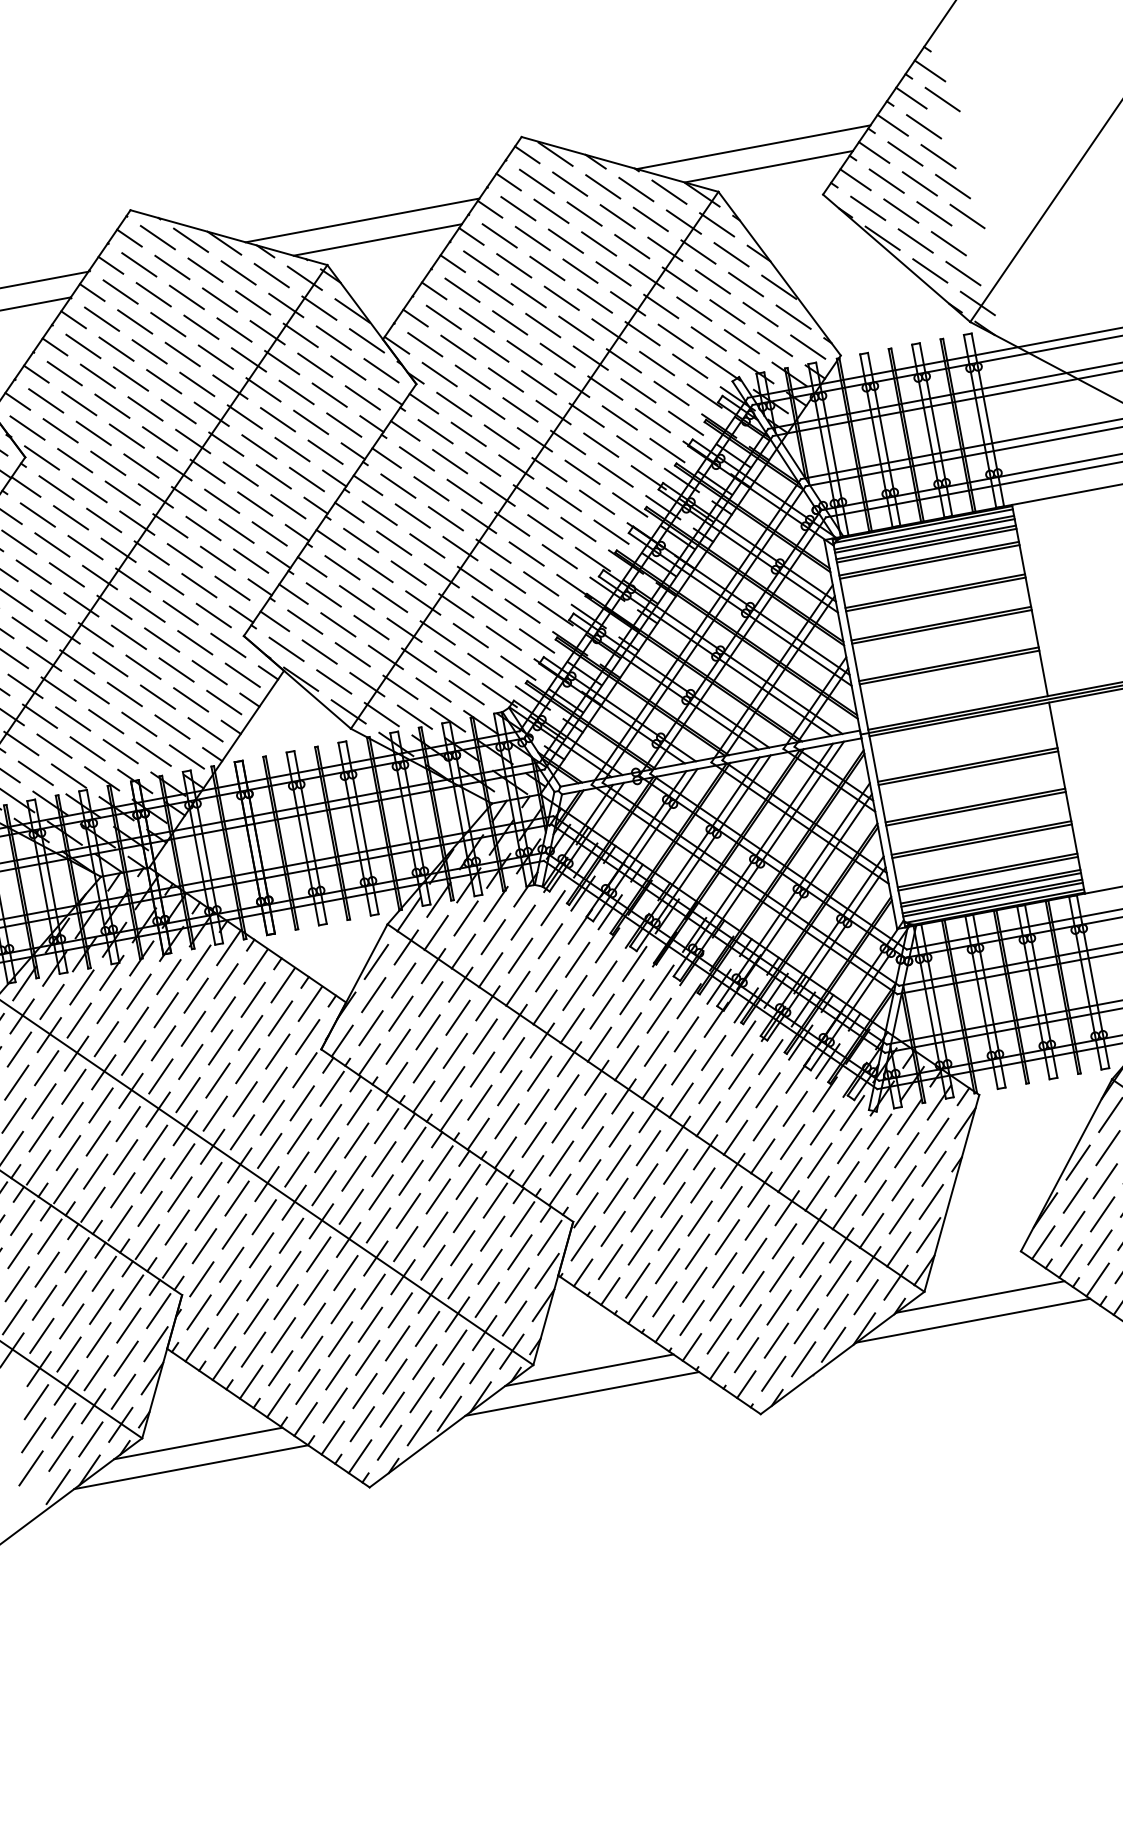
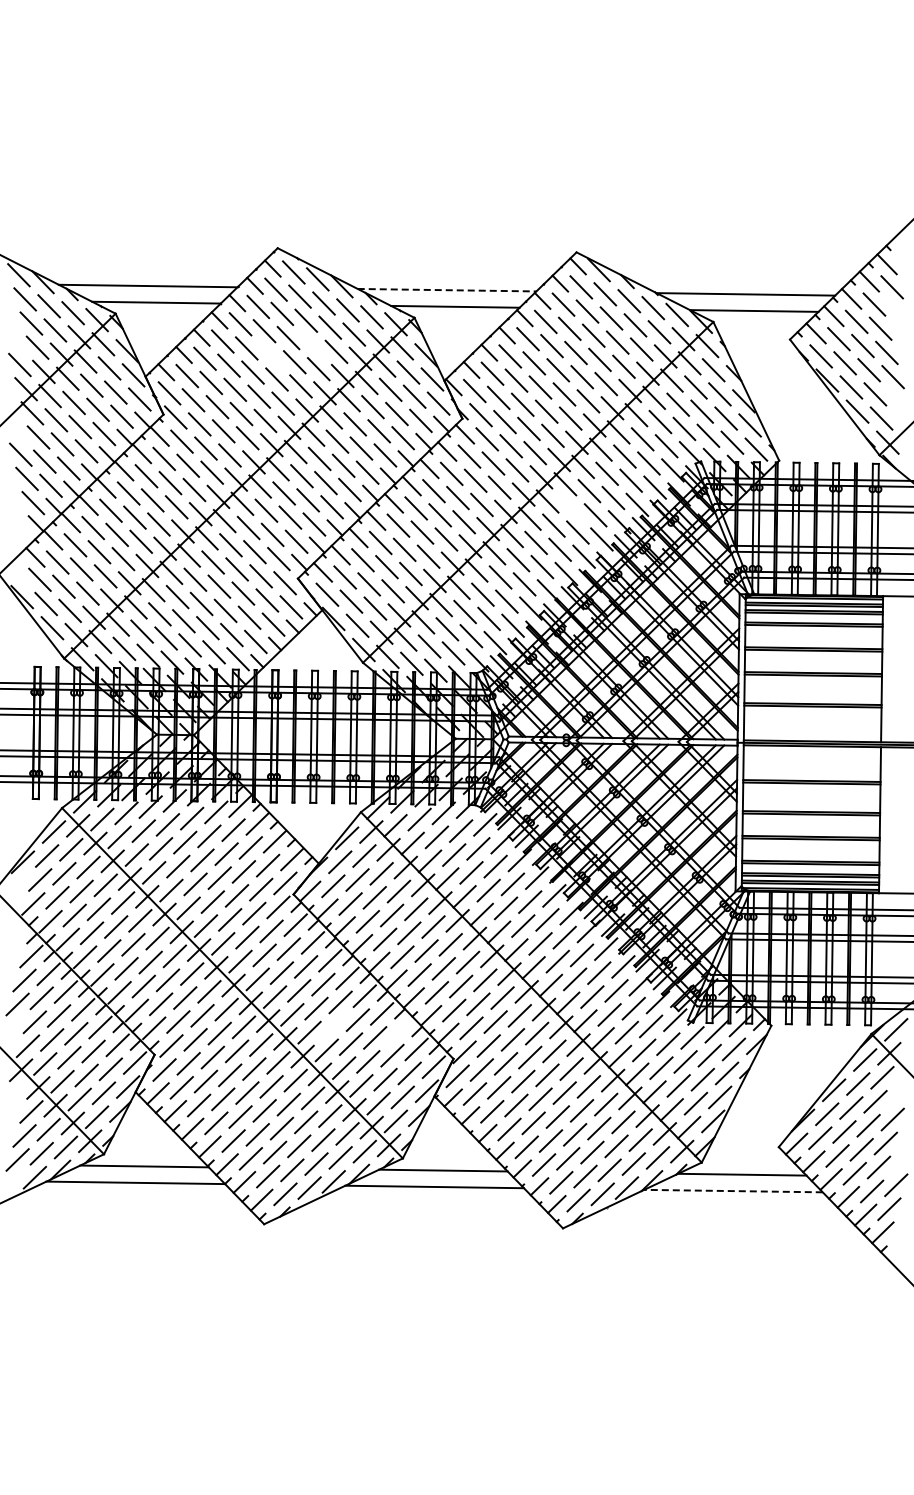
line: (363, 220) -> (447, 290), solid -> dashed
line: (201, 326) -> (312, 344), removed
line: (149, 352) -> (270, 355), removed
line: (582, 472) -> (571, 508), removed
line: (495, 1200) -> (399, 1031), removed
line: (408, 1211) -> (333, 1026), removed
line: (973, 1321) -> (733, 1191), solid -> dashed

